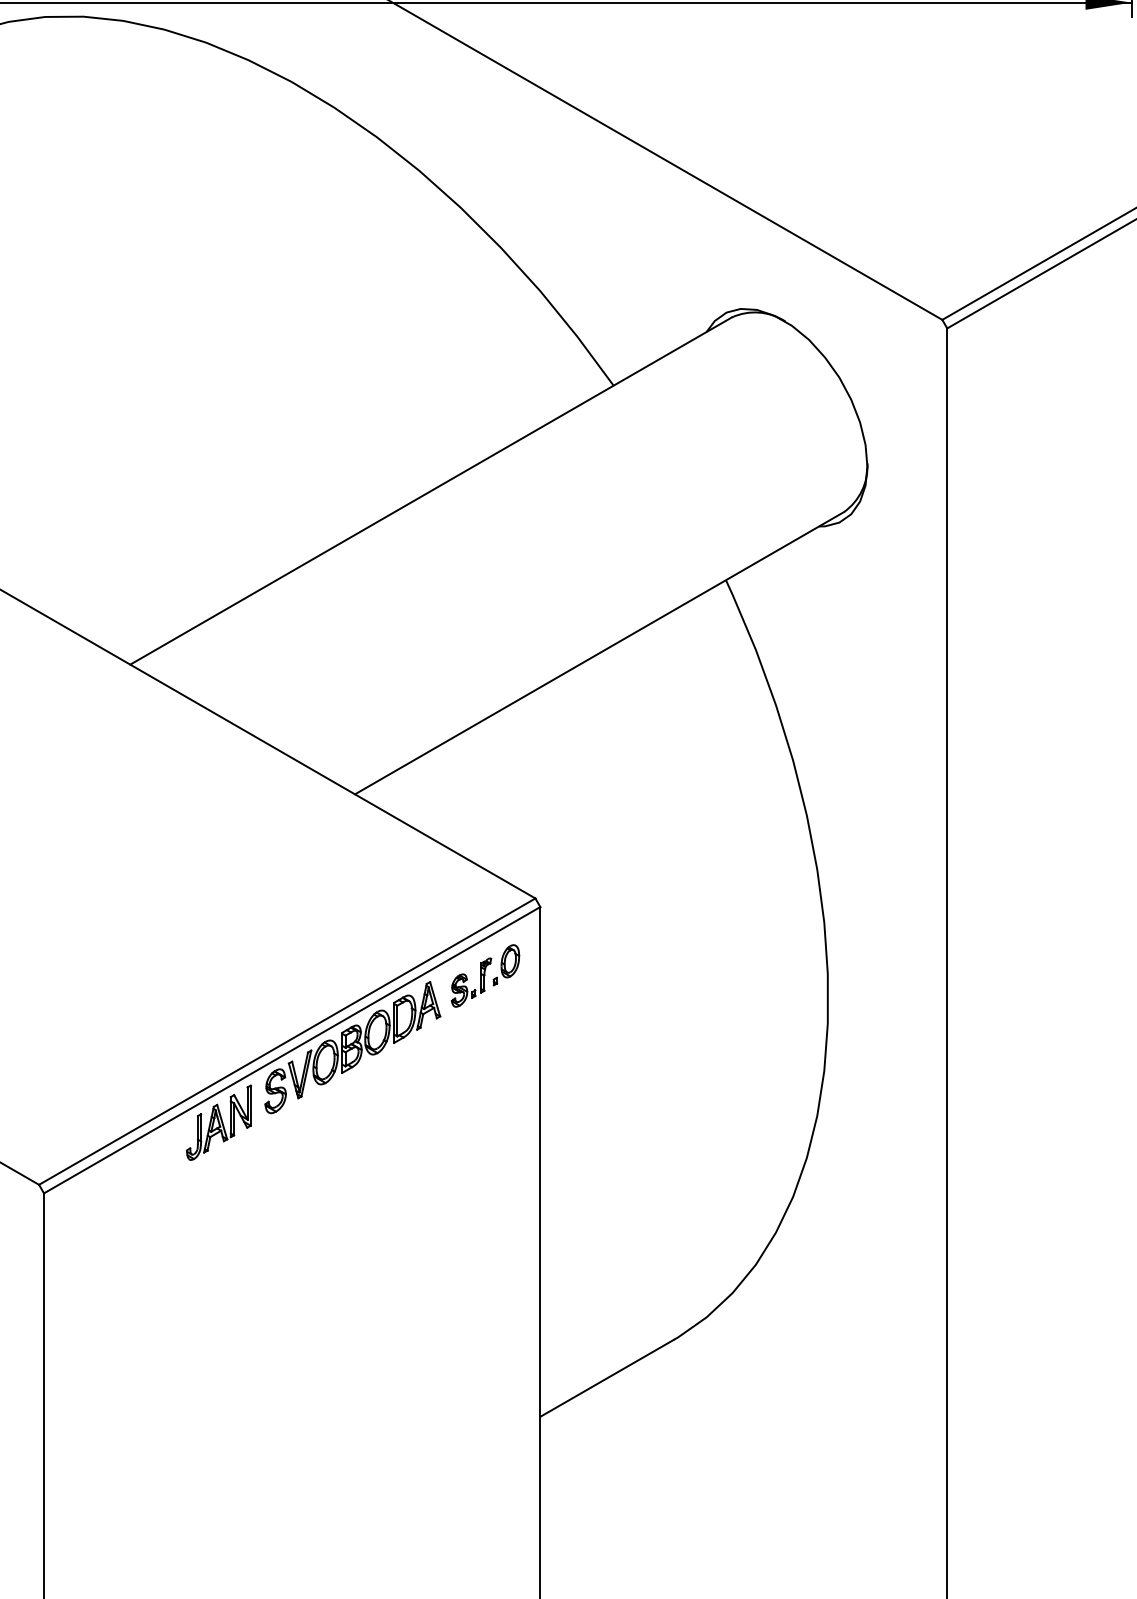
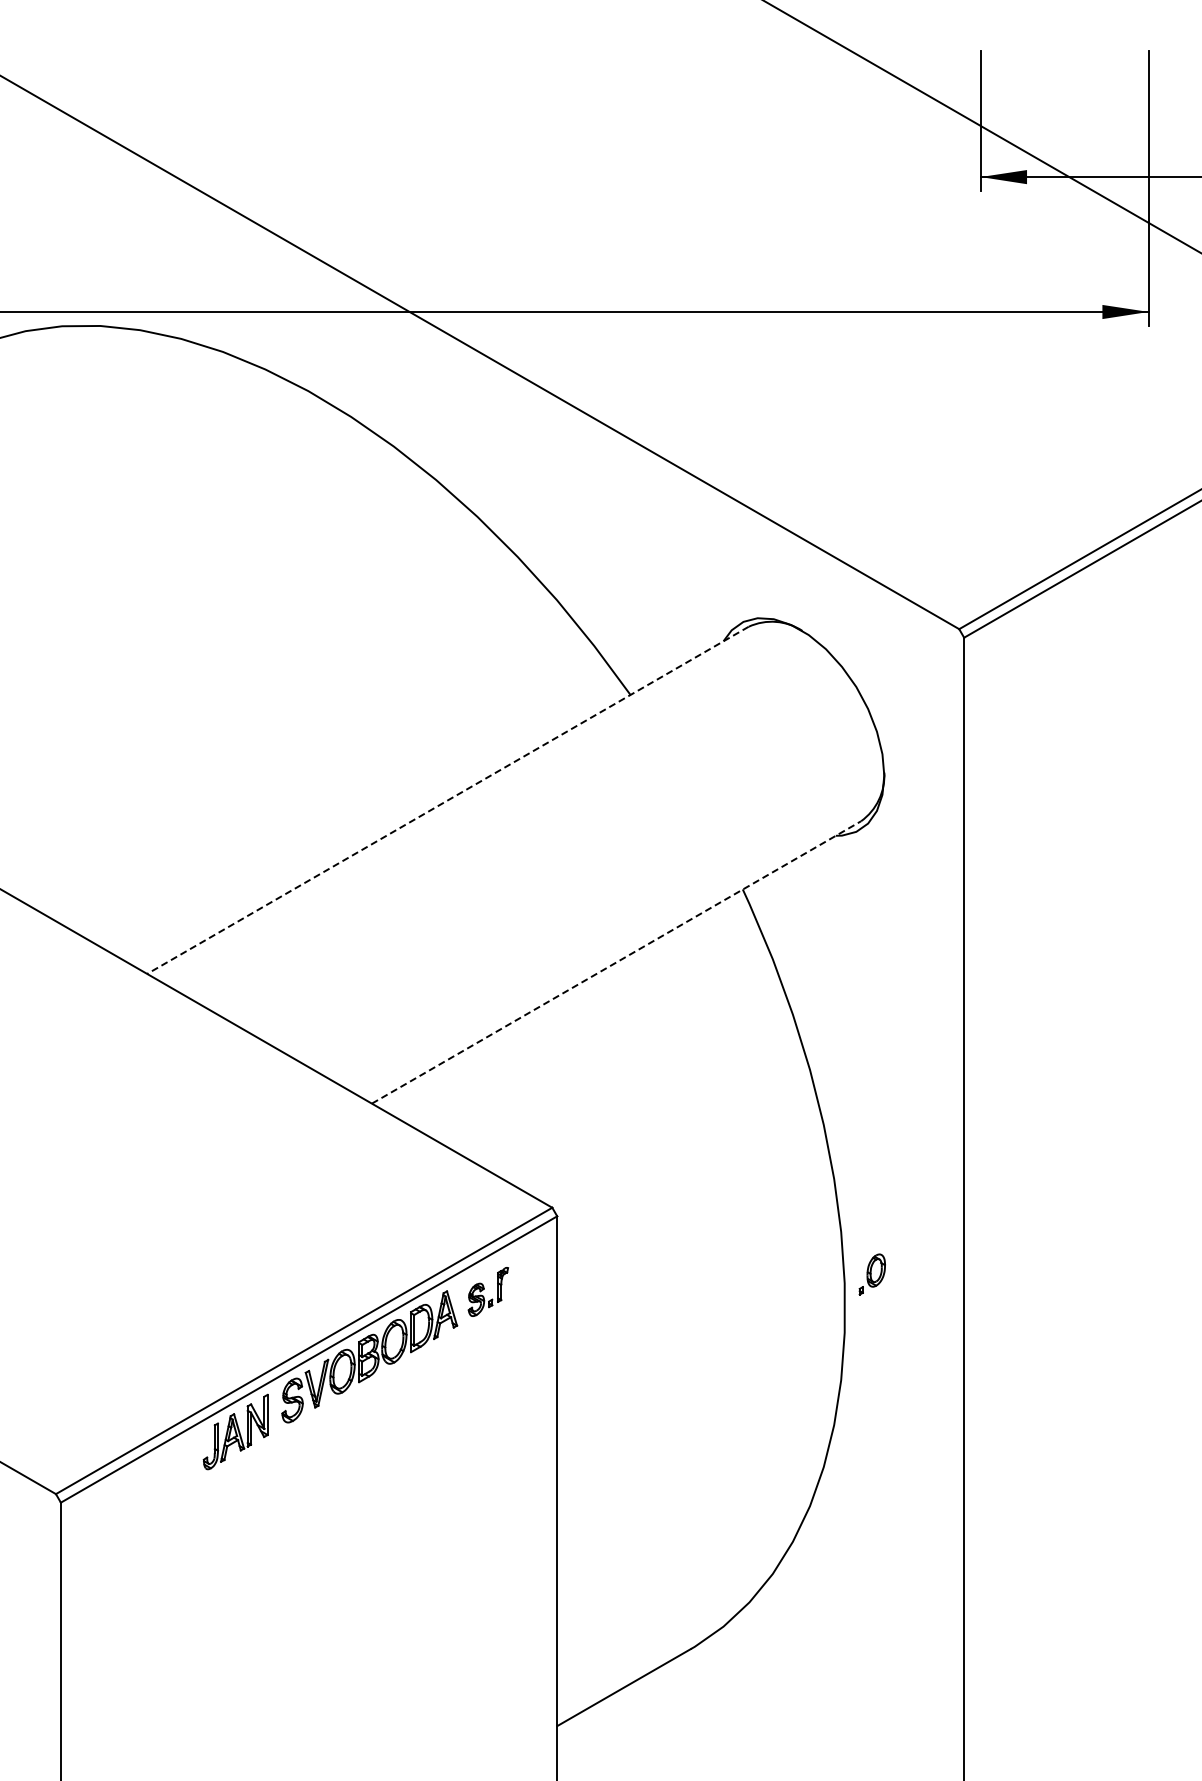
line: (430, 491) -> (447, 800), solid -> dashed
line: (599, 653) -> (616, 962), solid -> dashed
part: (505, 965) -> (871, 1274), moved

